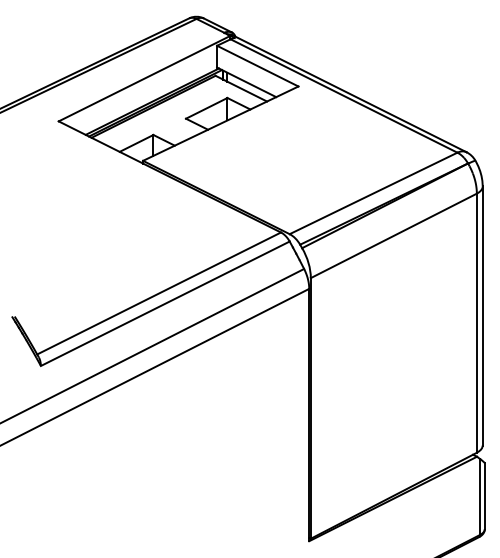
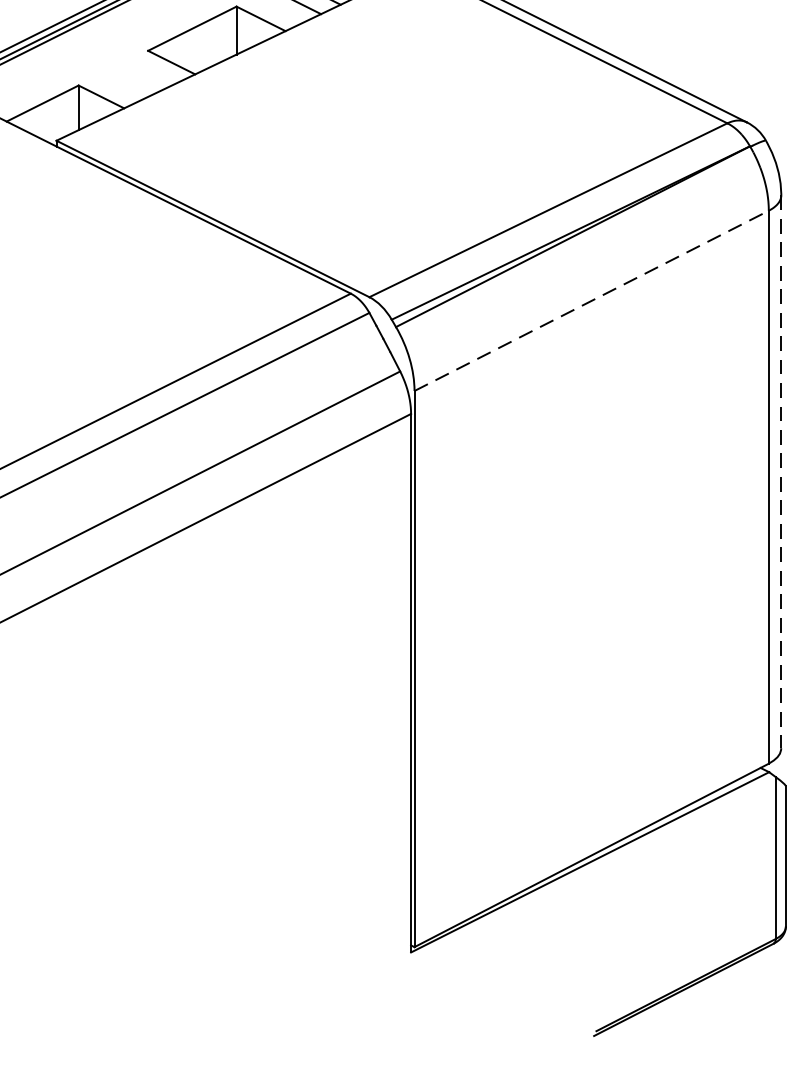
line: (394, 235) -> (593, 300), solid -> dashed
line: (482, 315) -> (780, 470), solid -> dashed

